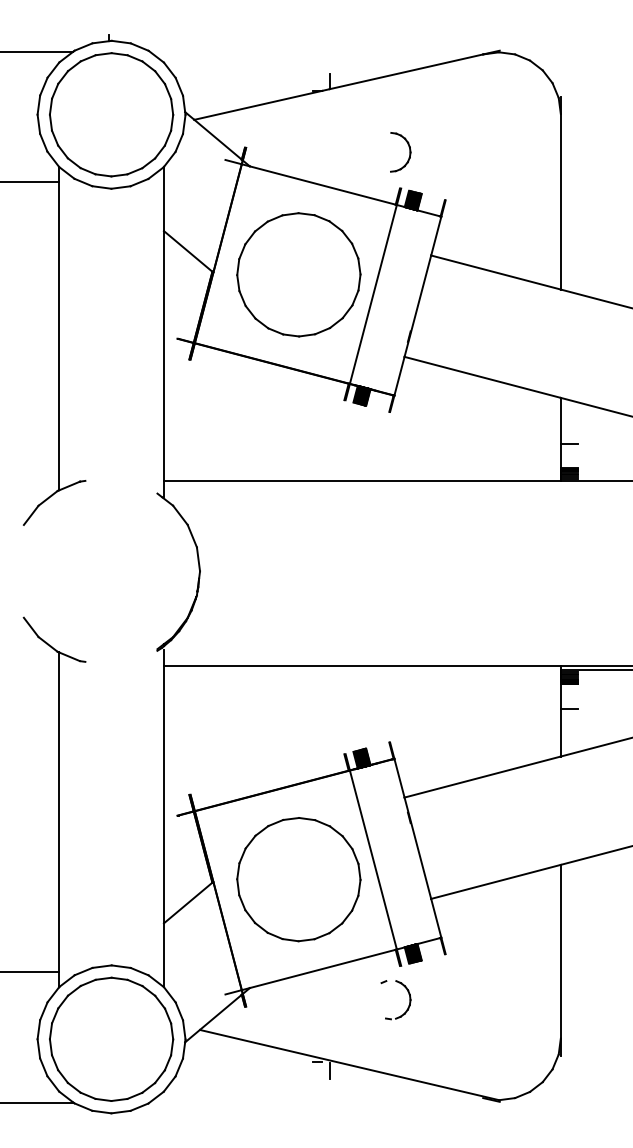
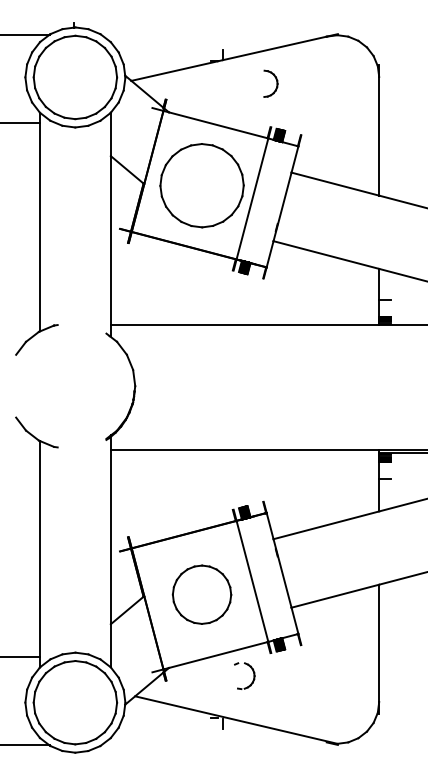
part: (400, 151) -> (270, 83), moved
part: (298, 879) -> (201, 594), size x0.7
part: (407, 993) -> (252, 671), moved

